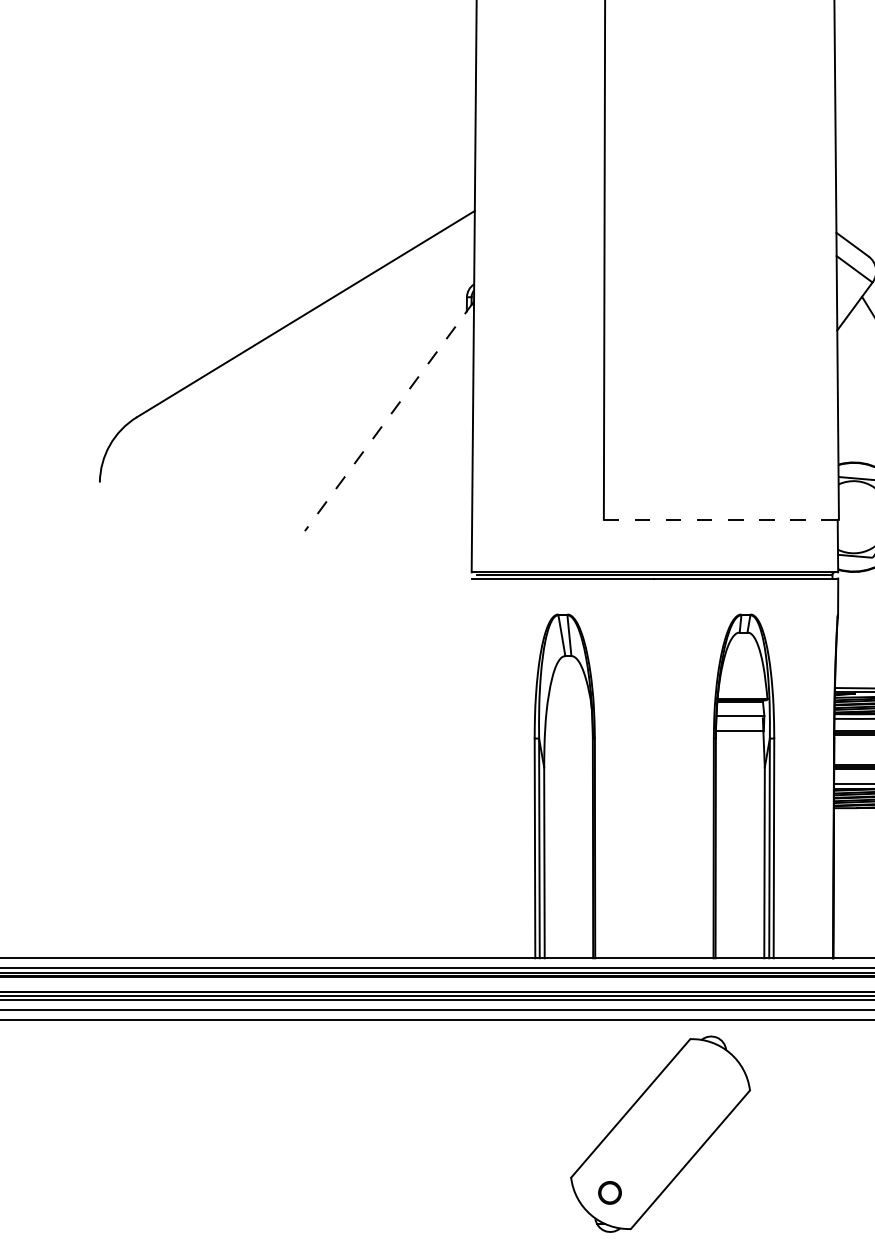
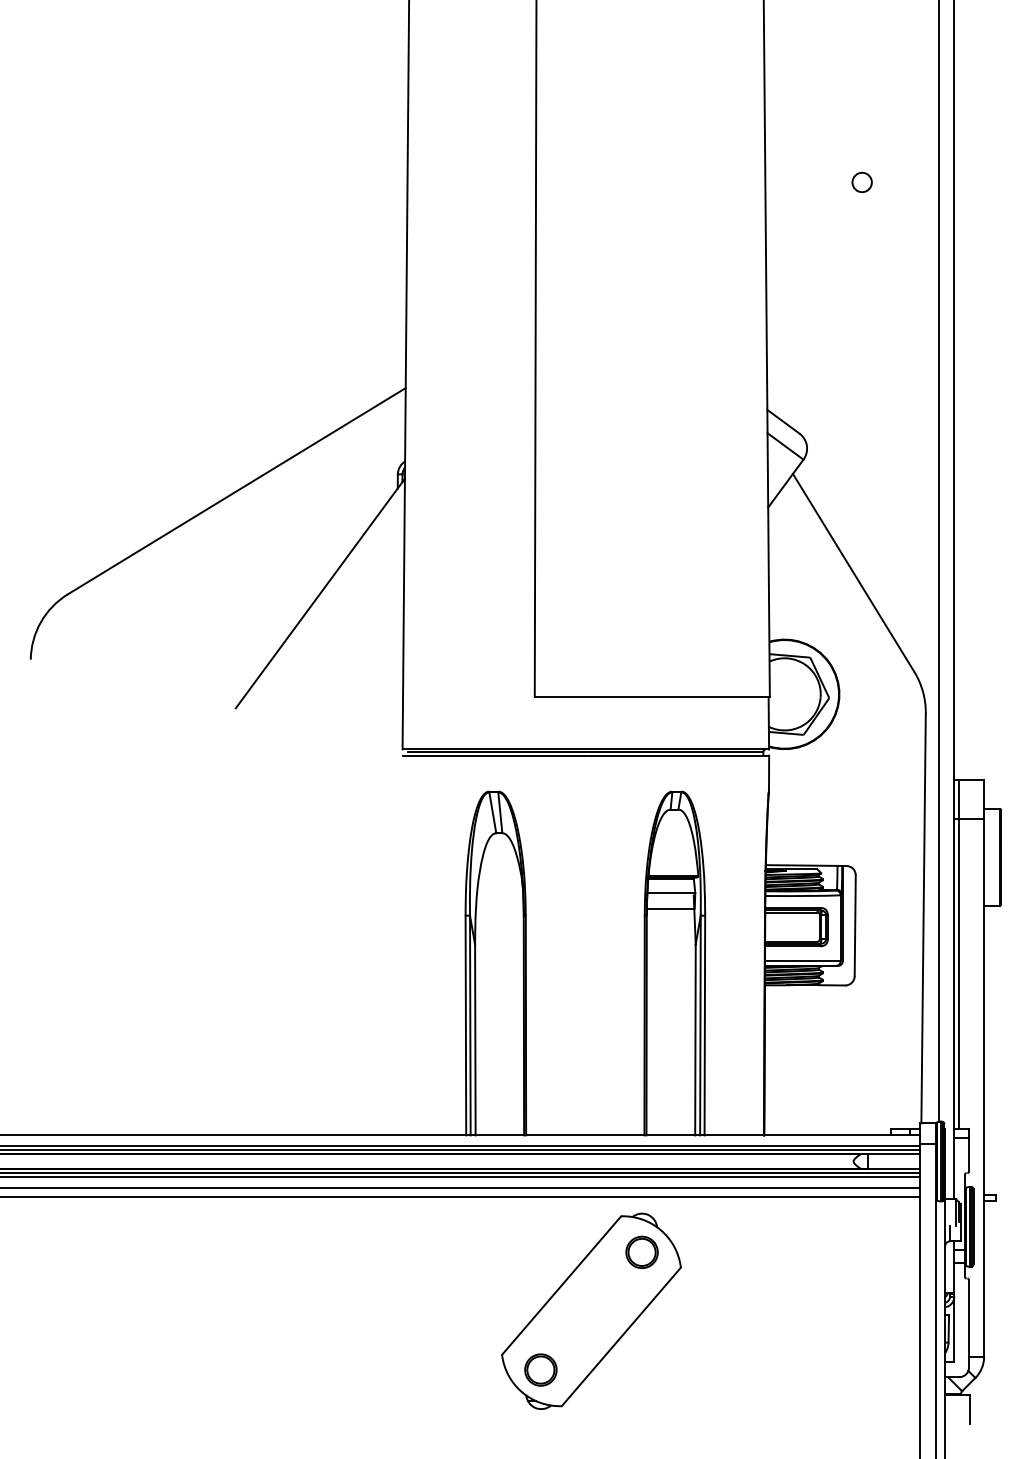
line: (389, 416) -> (320, 593), dashed -> solid
line: (721, 520) -> (652, 697), dashed -> solid
part: (710, 1075) -> (641, 1252), added
part: (609, 1192) -> (540, 1369), size x1.43

